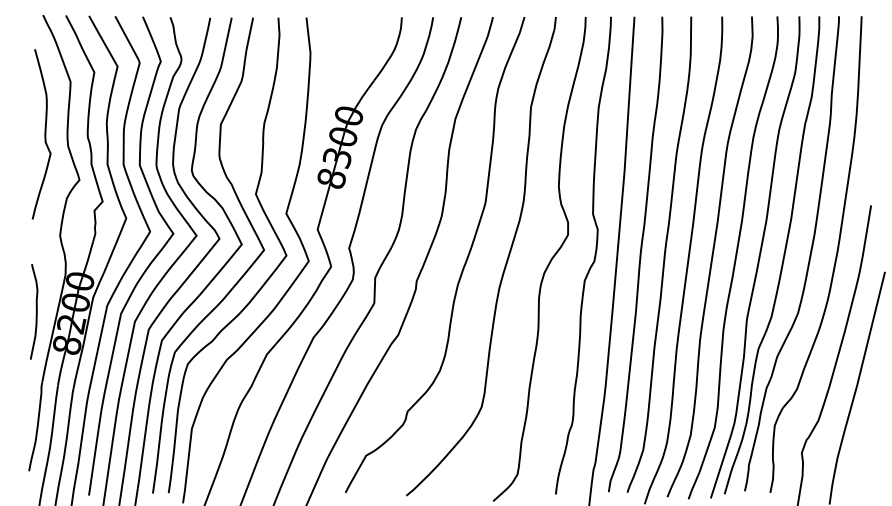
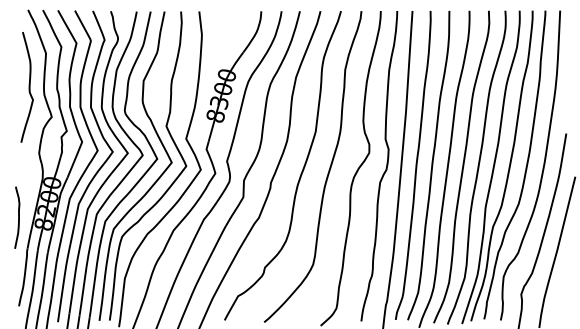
curve: (35, 311) -> (18, 217), moved

